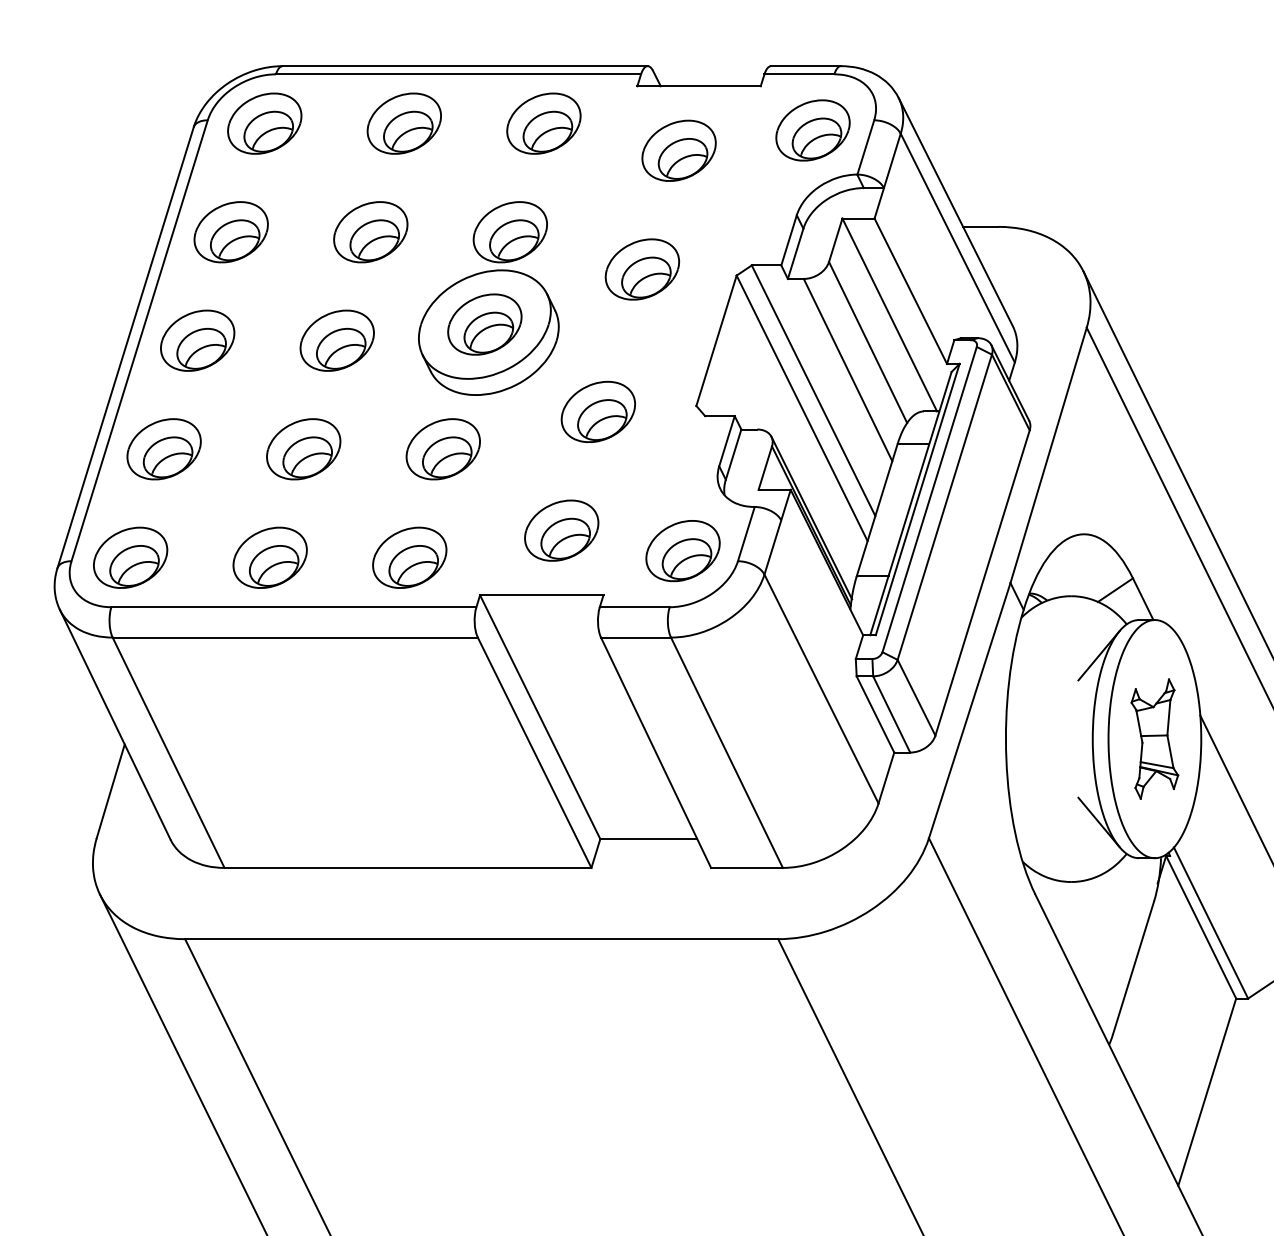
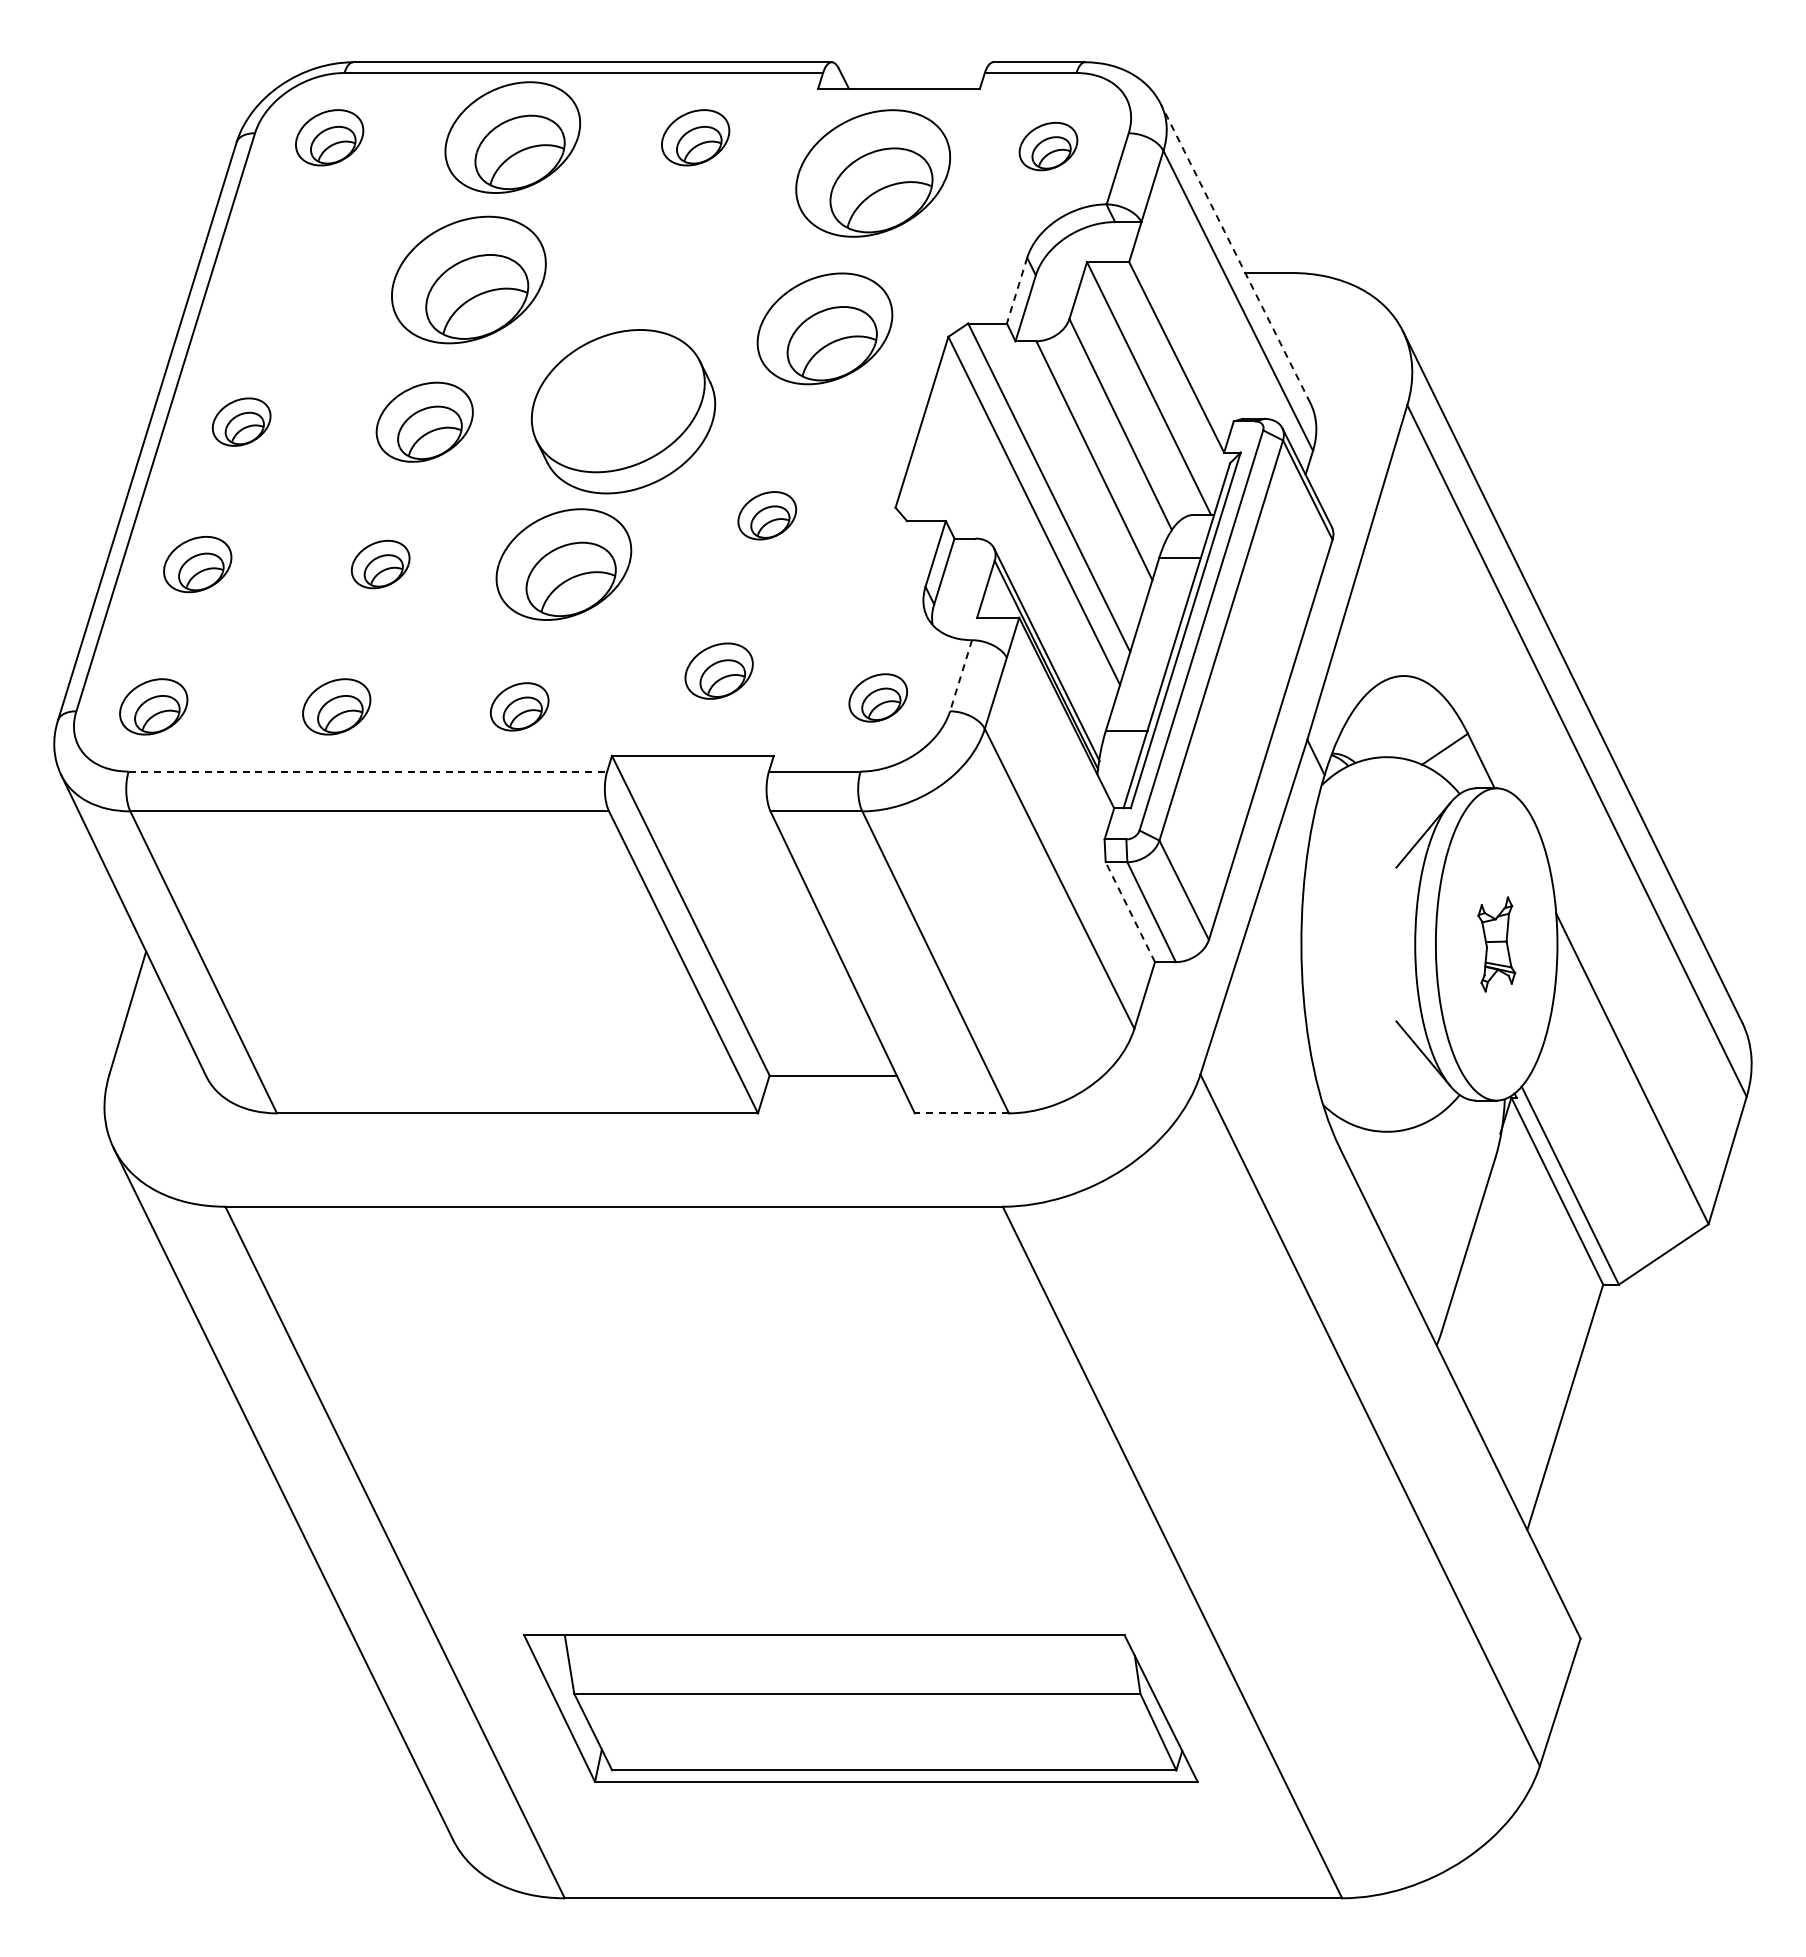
part: (264, 123) -> (329, 137), size x0.7
part: (404, 123) -> (512, 137), size x1.4
part: (543, 123) -> (695, 137), size x0.7
part: (813, 130) -> (1048, 146), size x0.6
part: (678, 150) -> (872, 172), size x1.6
line: (955, 212) -> (1235, 253), solid -> dashed
part: (231, 231) -> (285, 279), removed
part: (370, 231) -> (468, 279), size x1.6
part: (510, 231) -> (651, 279), removed
line: (788, 241) -> (1016, 291), solid -> dashed
part: (642, 269) -> (824, 328), size x1.4
part: (485, 324) -> (618, 400), removed
part: (197, 340) -> (241, 421), size x0.6
part: (598, 411) -> (767, 515), size x0.6
part: (163, 449) -> (197, 564), size x0.7
part: (303, 449) -> (380, 564), size x0.6
part: (443, 449) -> (563, 564), size x1.4
part: (562, 530) -> (719, 670), size x0.7
line: (745, 534) -> (960, 676), solid -> dashed
part: (683, 550) -> (878, 697), size x0.6
part: (130, 557) -> (153, 706), size x0.7
part: (269, 557) -> (336, 706), size x0.7
part: (409, 557) -> (519, 706), size x0.6
line: (294, 607) -> (368, 771), solid -> dashed
line: (875, 714) -> (1130, 912), solid -> dashed
part: (1154, 739) -> (1496, 944), size x0.6
line: (746, 868) -> (961, 1113), solid -> dashed

